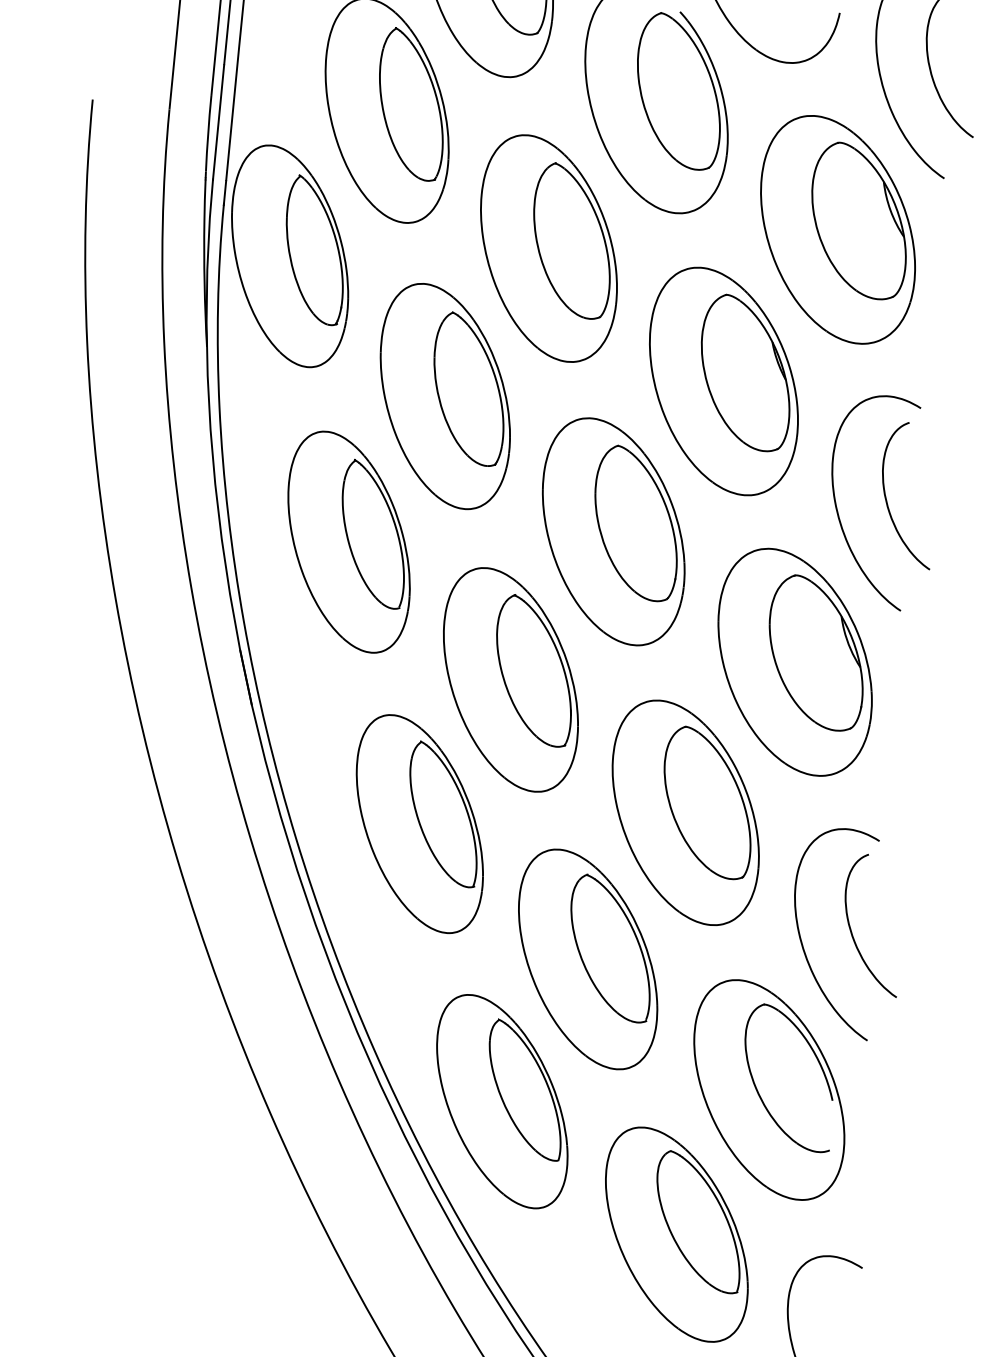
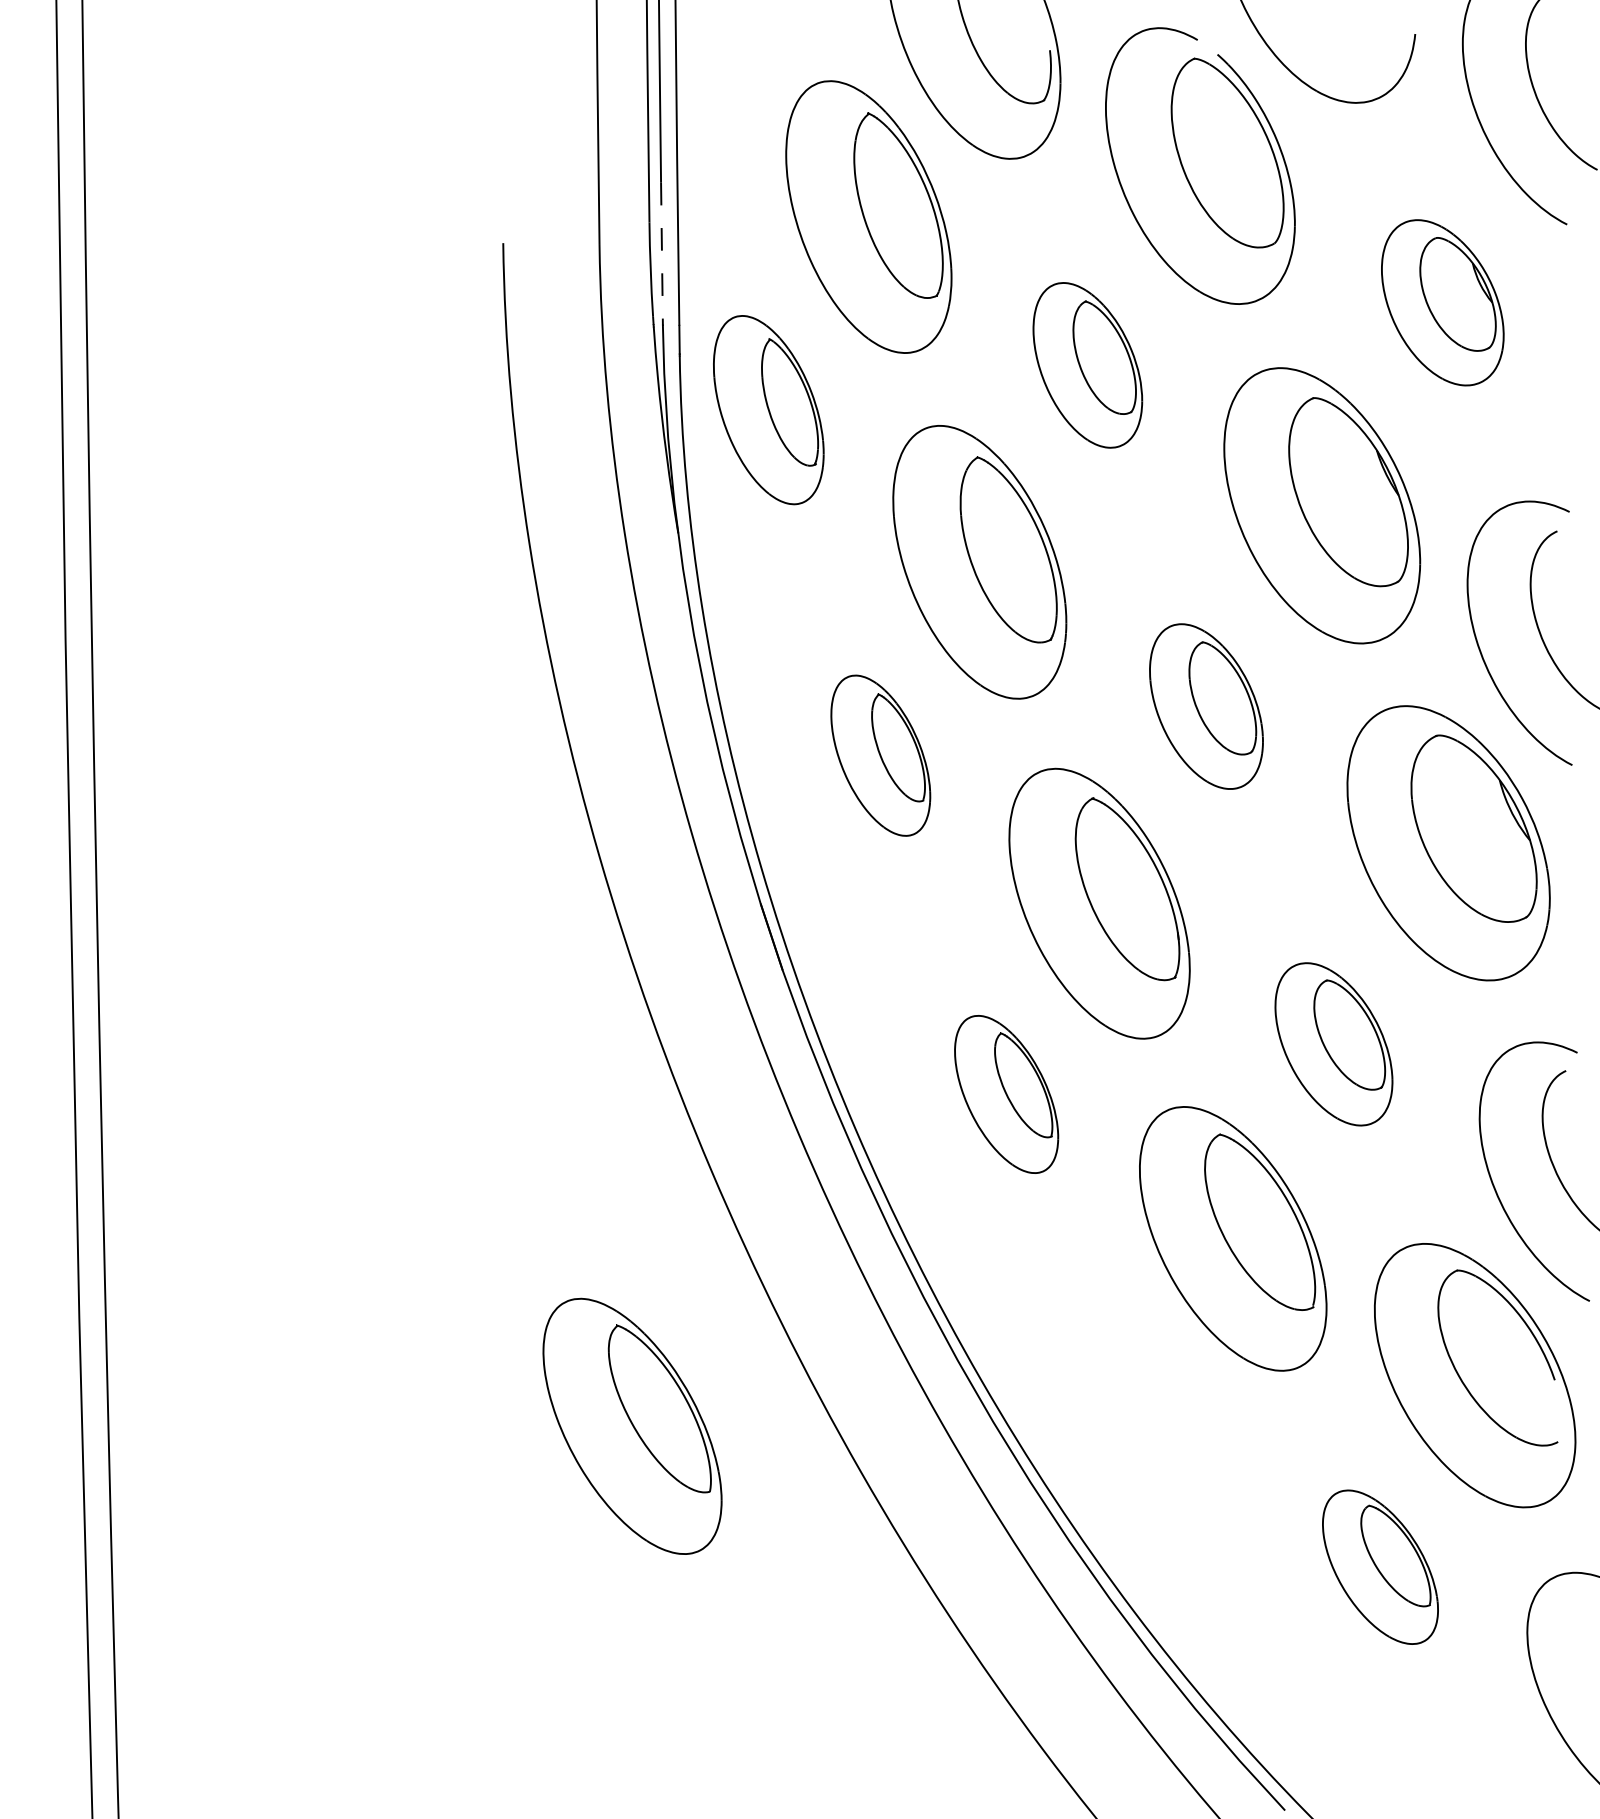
line: (218, 122) -> (661, 254), solid -> dashed
part: (837, 229) -> (1442, 302), size x0.6
part: (548, 248) -> (1087, 365), size x0.6
part: (289, 255) -> (768, 409), size x0.7
part: (613, 531) -> (1206, 706), size x0.6
part: (348, 542) -> (880, 755), size x0.6
part: (685, 813) -> (1333, 1044), size x0.6
part: (419, 824) -> (1006, 1094), size x0.6
part: (502, 1100) -> (632, 1425), moved
part: (676, 1235) -> (1380, 1567), size x0.6

